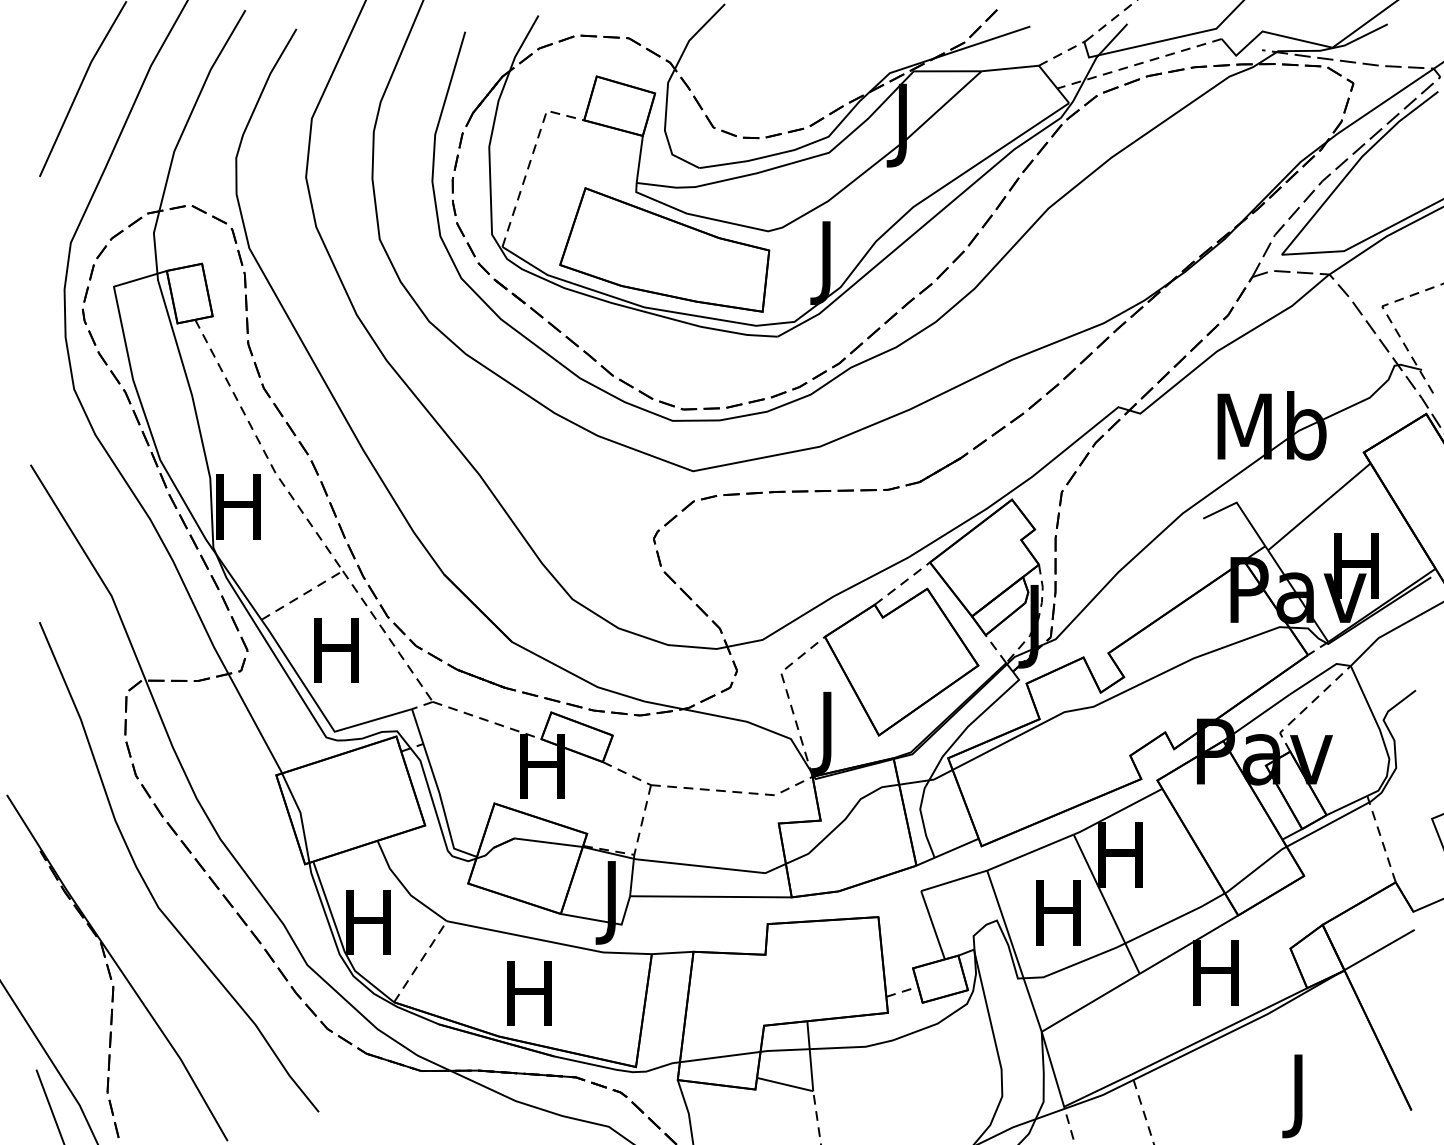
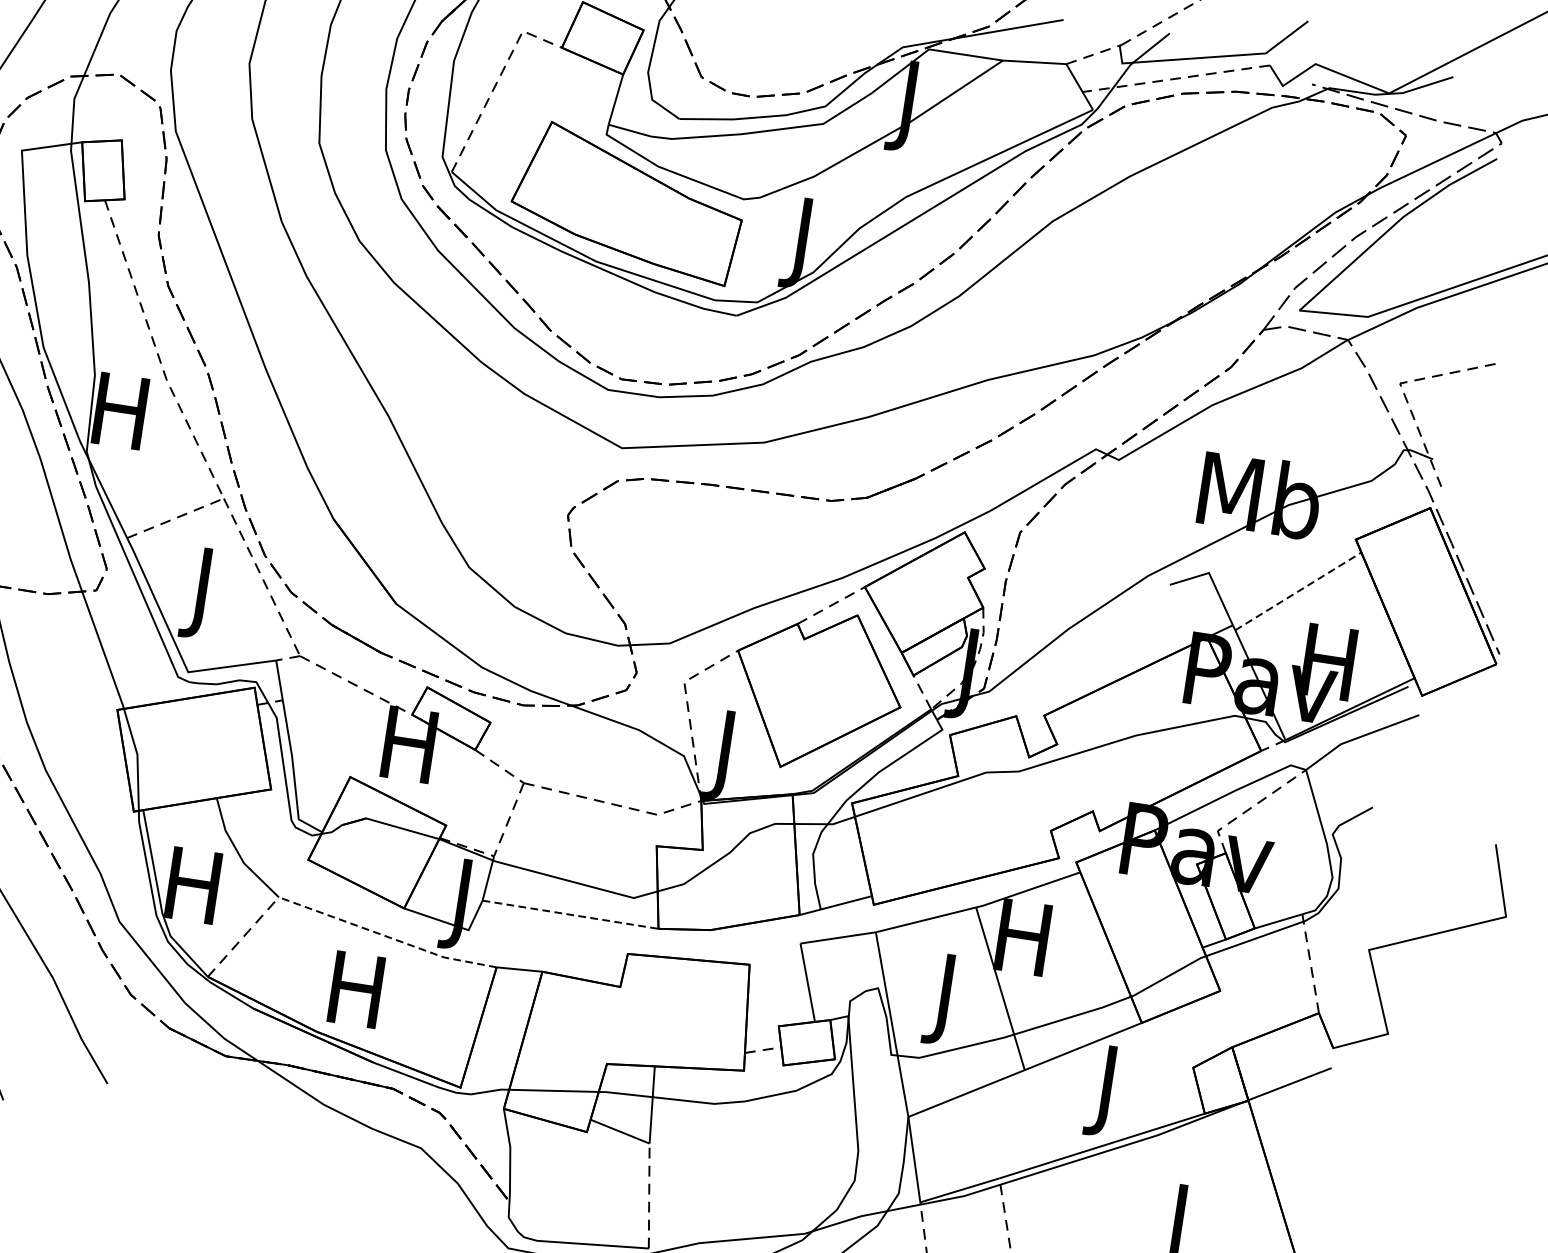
line: (1319, 506) -> (1298, 591), solid -> dashed
text: (336, 659) -> (202, 593), H -> J
line: (710, 896) -> (570, 914), solid -> dashed
text: (1058, 921) -> (945, 999), H -> J
line: (549, 941) -> (387, 936), solid -> dashed
text: (1215, 981) -> (1106, 1091), H -> J

